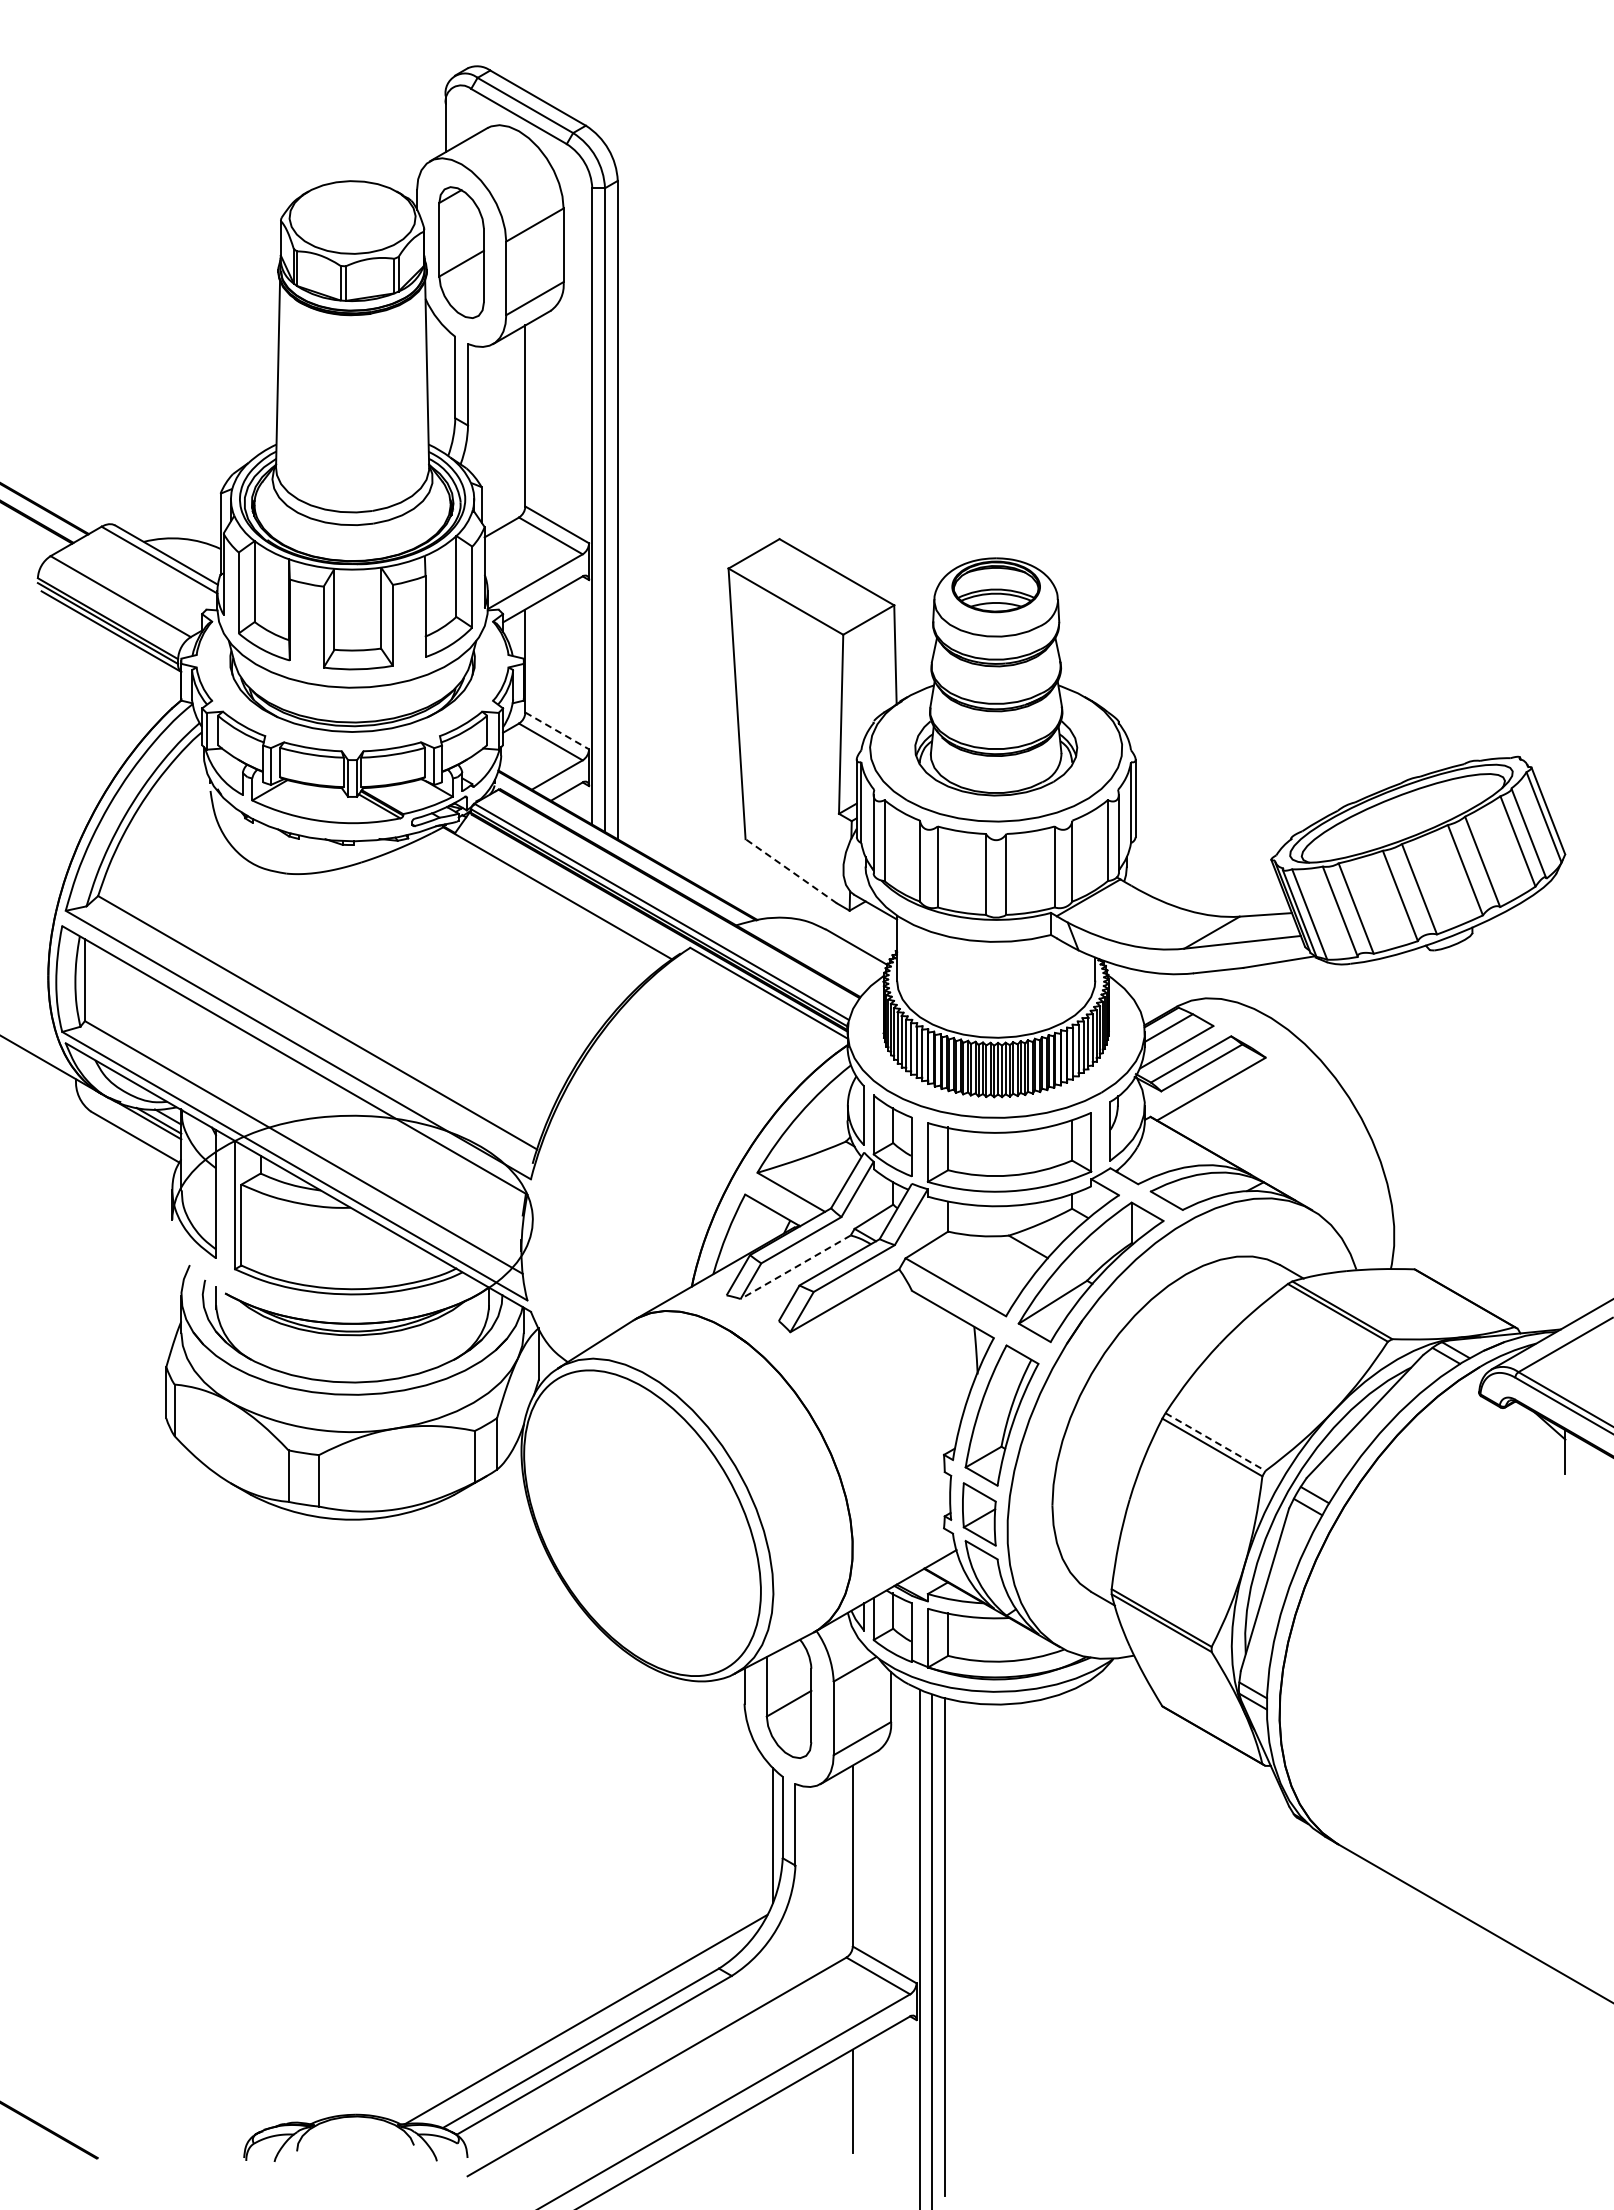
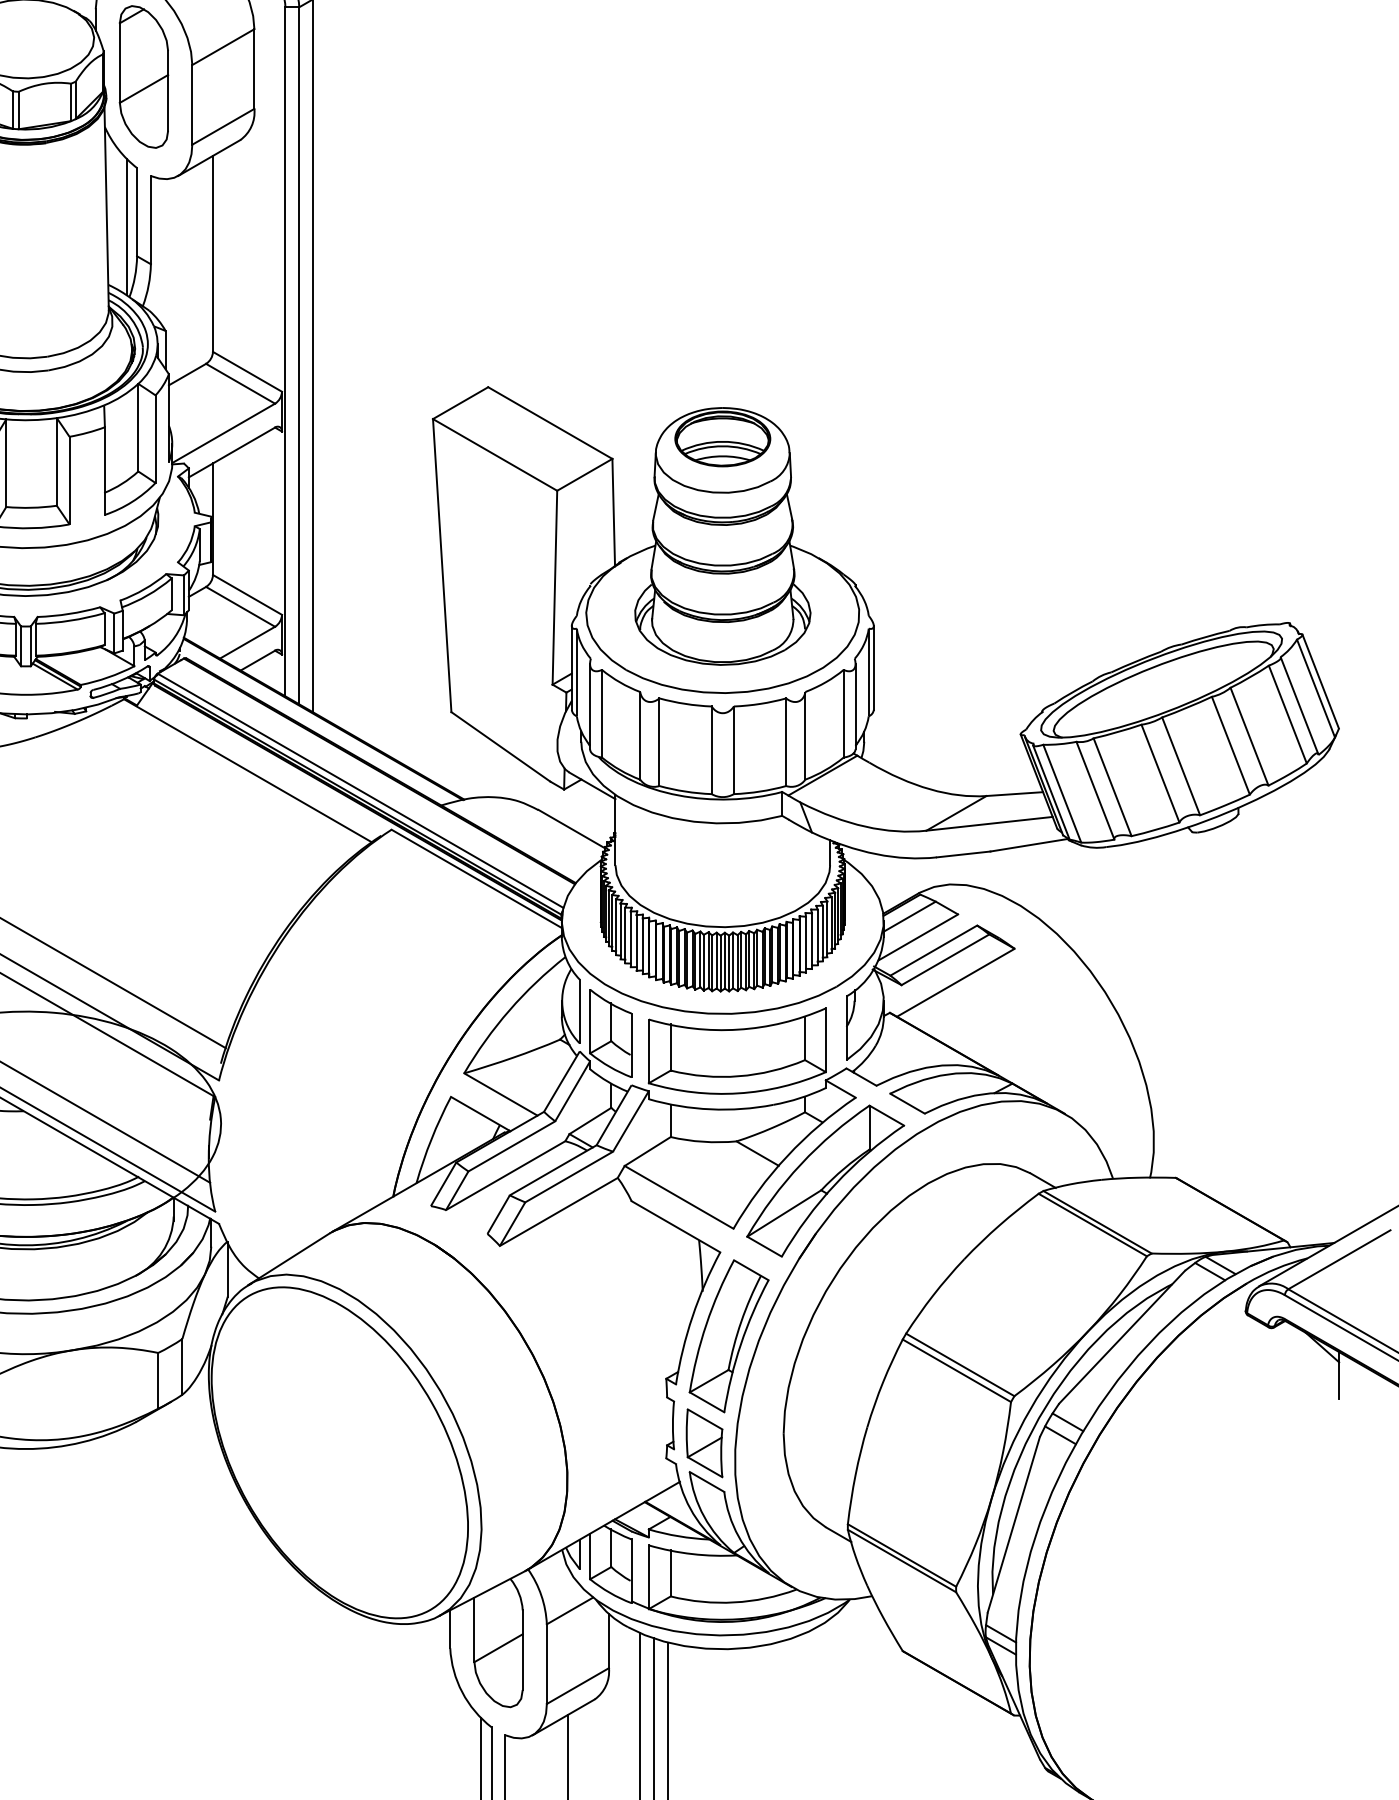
line: (445, 391) -> (126, 227), added
line: (557, 730) -> (247, 594), dashed -> solid
line: (791, 871) -> (501, 747), dashed -> solid
line: (795, 1267) -> (505, 1175), dashed -> solid
line: (1215, 1442) -> (960, 1365), dashed -> solid

